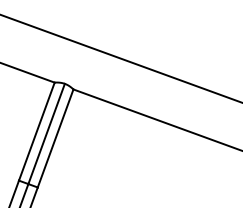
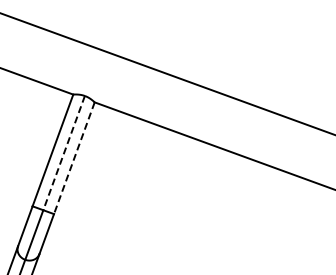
line: (46, 134) -> (64, 153), solid -> dashed
line: (55, 138) -> (74, 158), solid -> dashed

